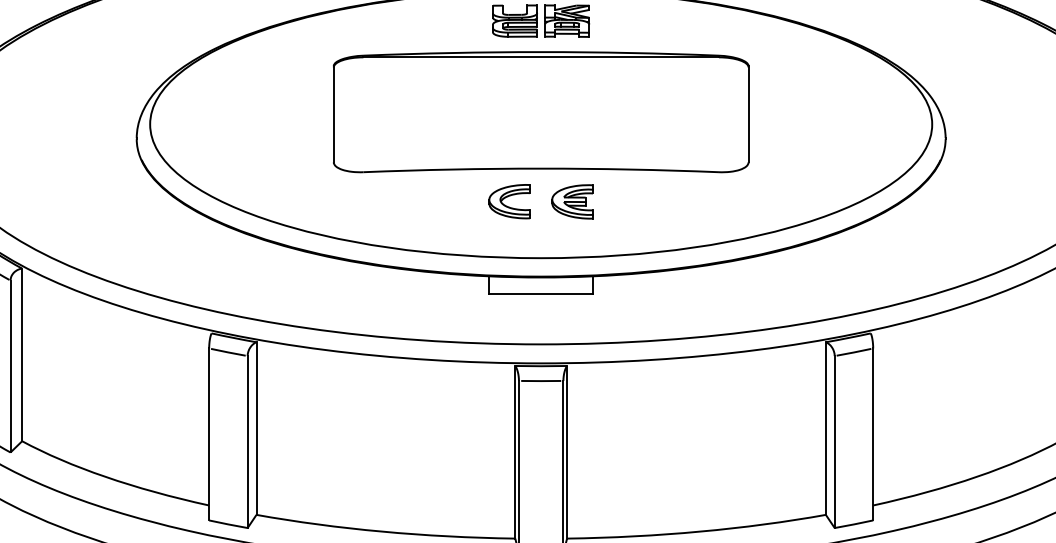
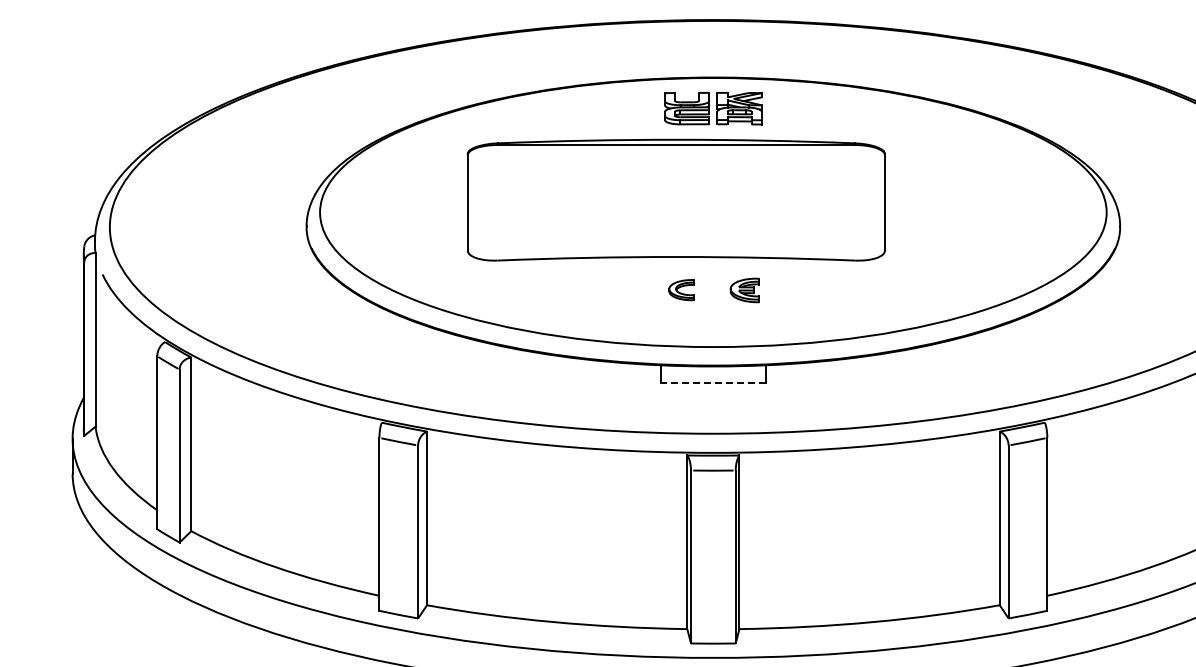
part: (540, 111) -> (675, 199), moved
part: (509, 200) -> (681, 289), size x0.6
part: (572, 201) -> (744, 290), size x0.7
line: (540, 293) -> (712, 382), solid -> dashed

